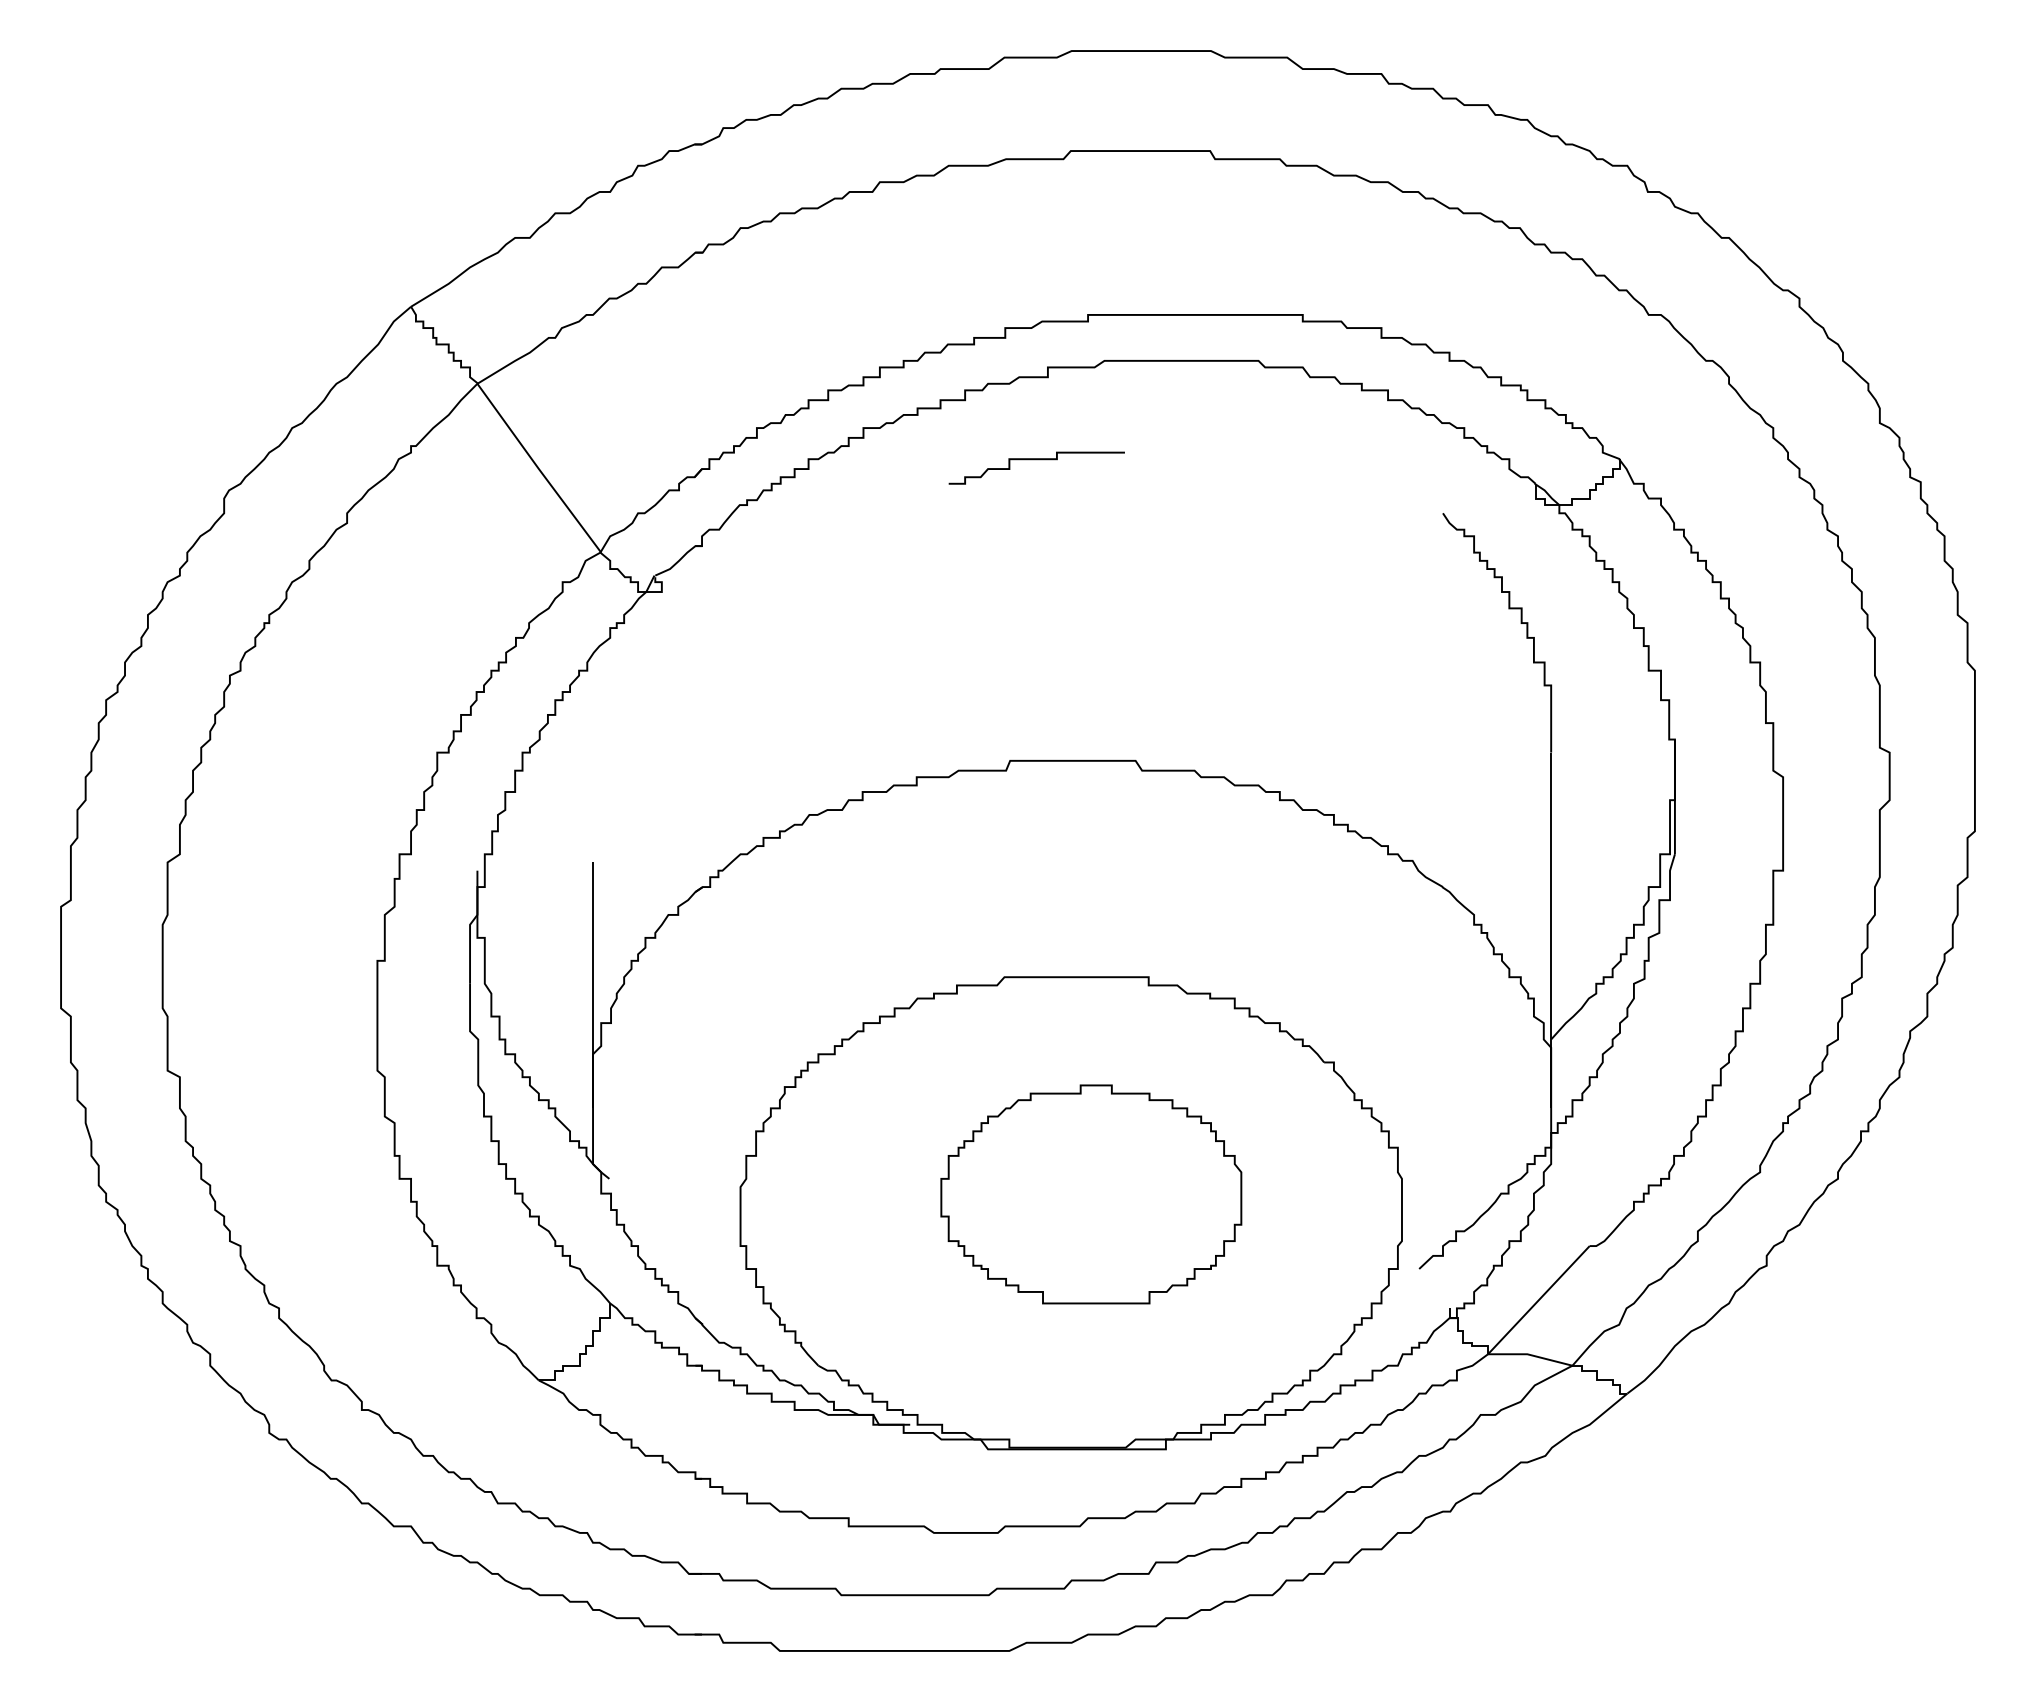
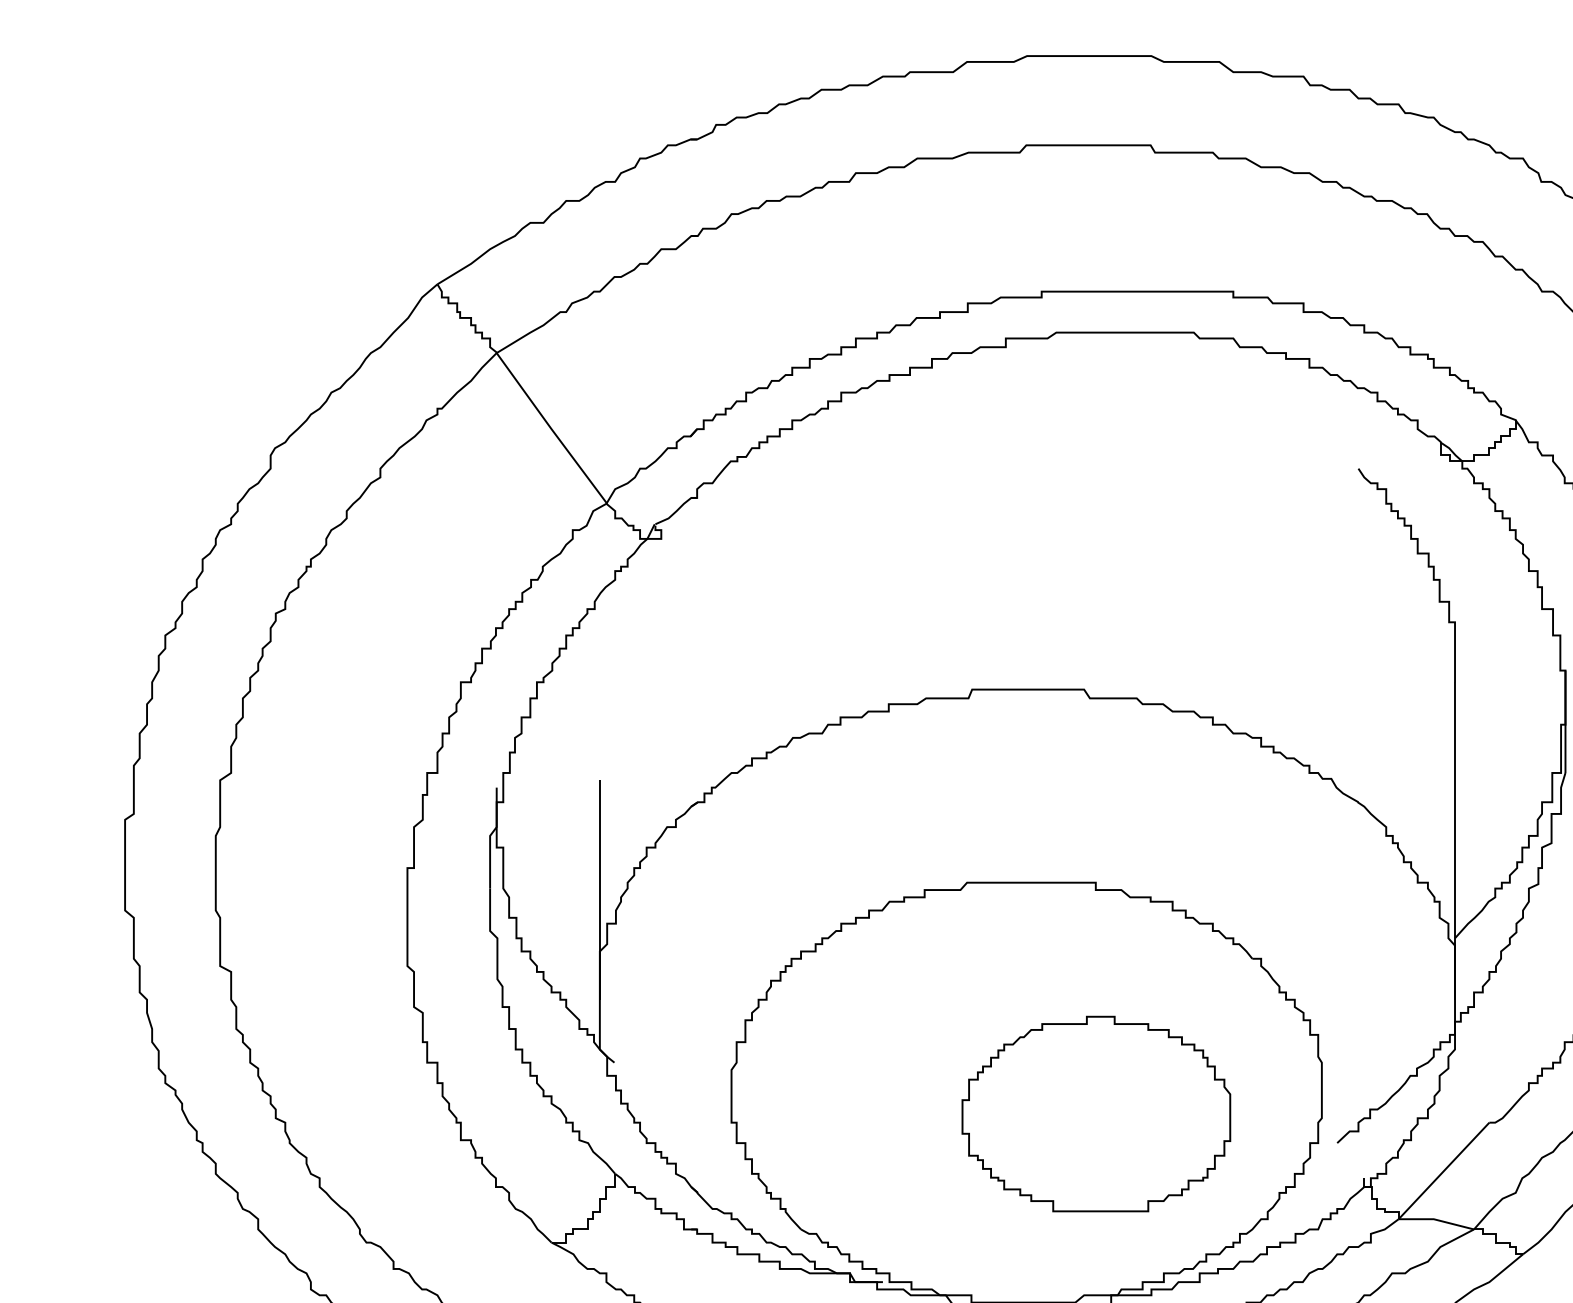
curve: (1036, 460) -> (995, 421), removed
part: (1091, 1194) -> (1096, 1114), moved

